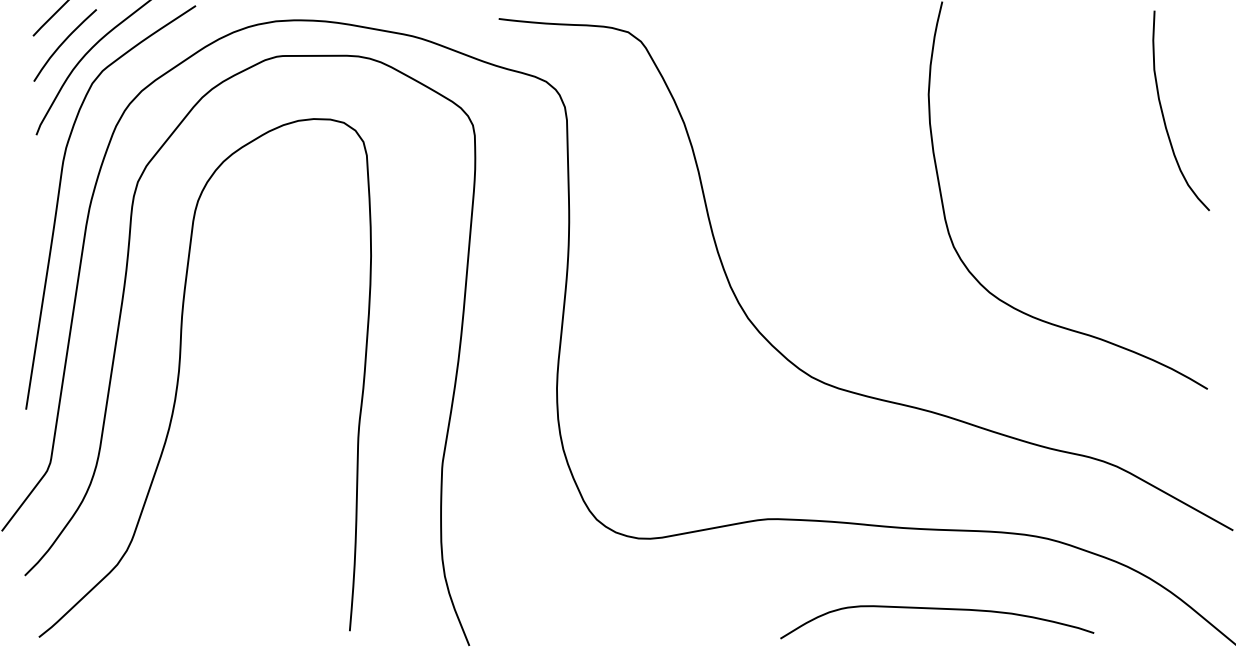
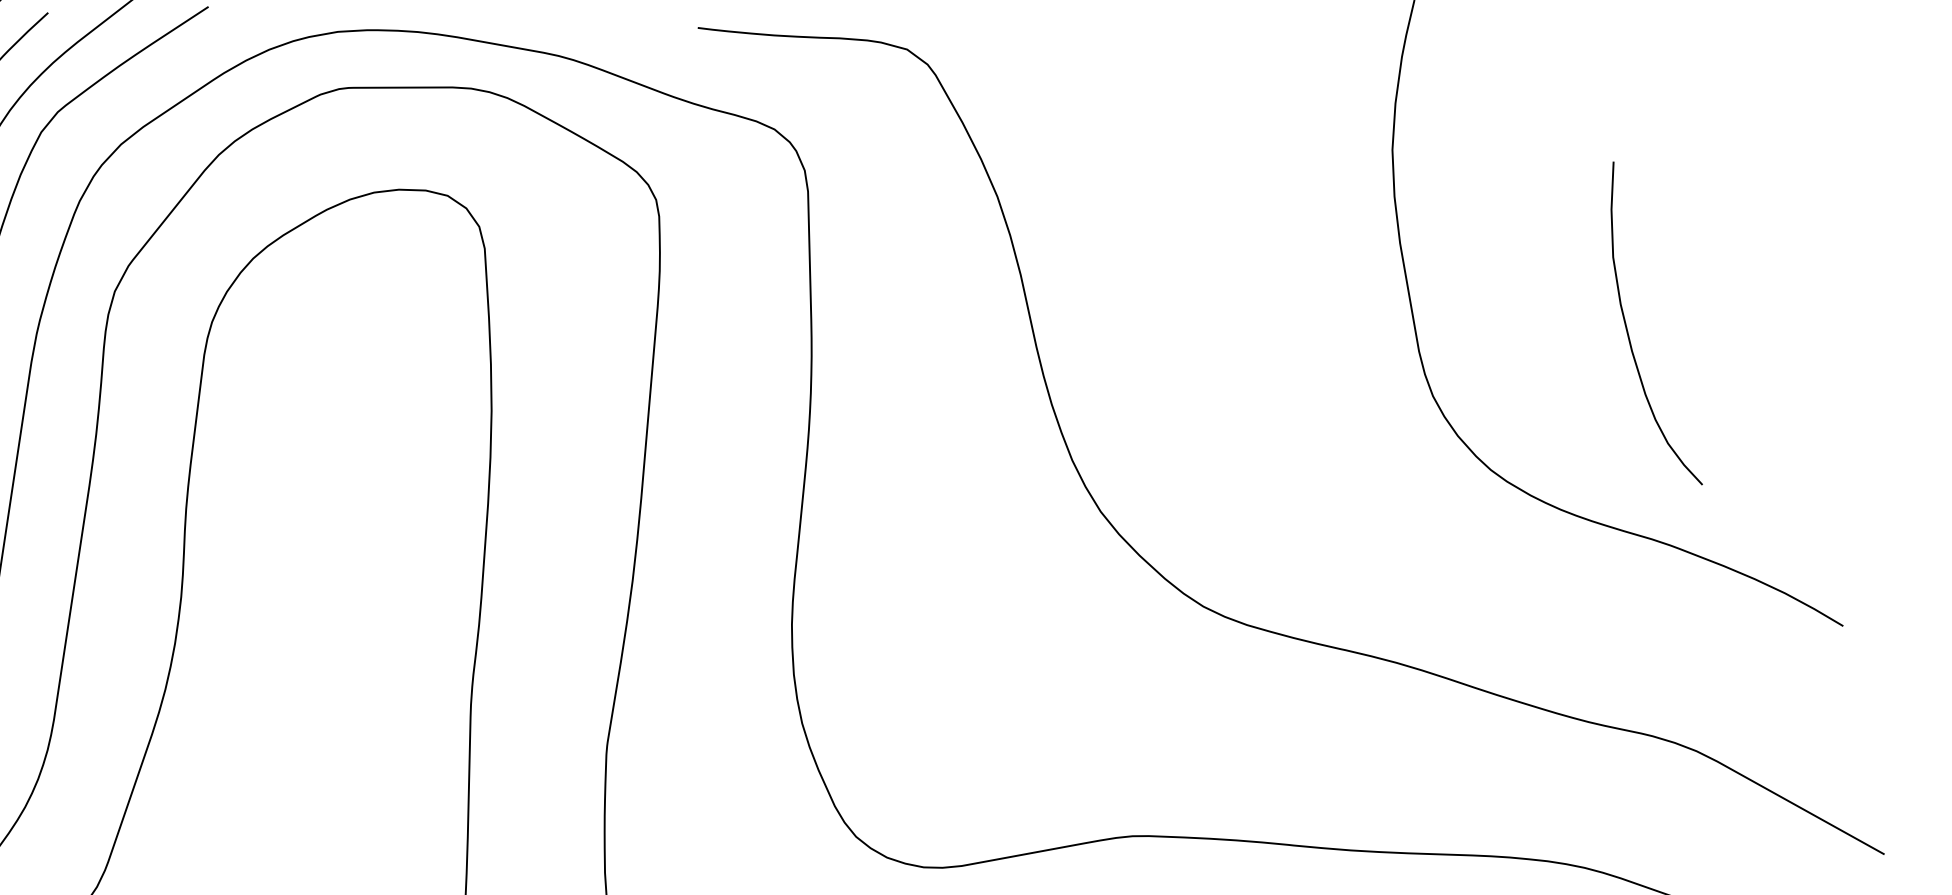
curve: (1164, 116) -> (1629, 332), moved

